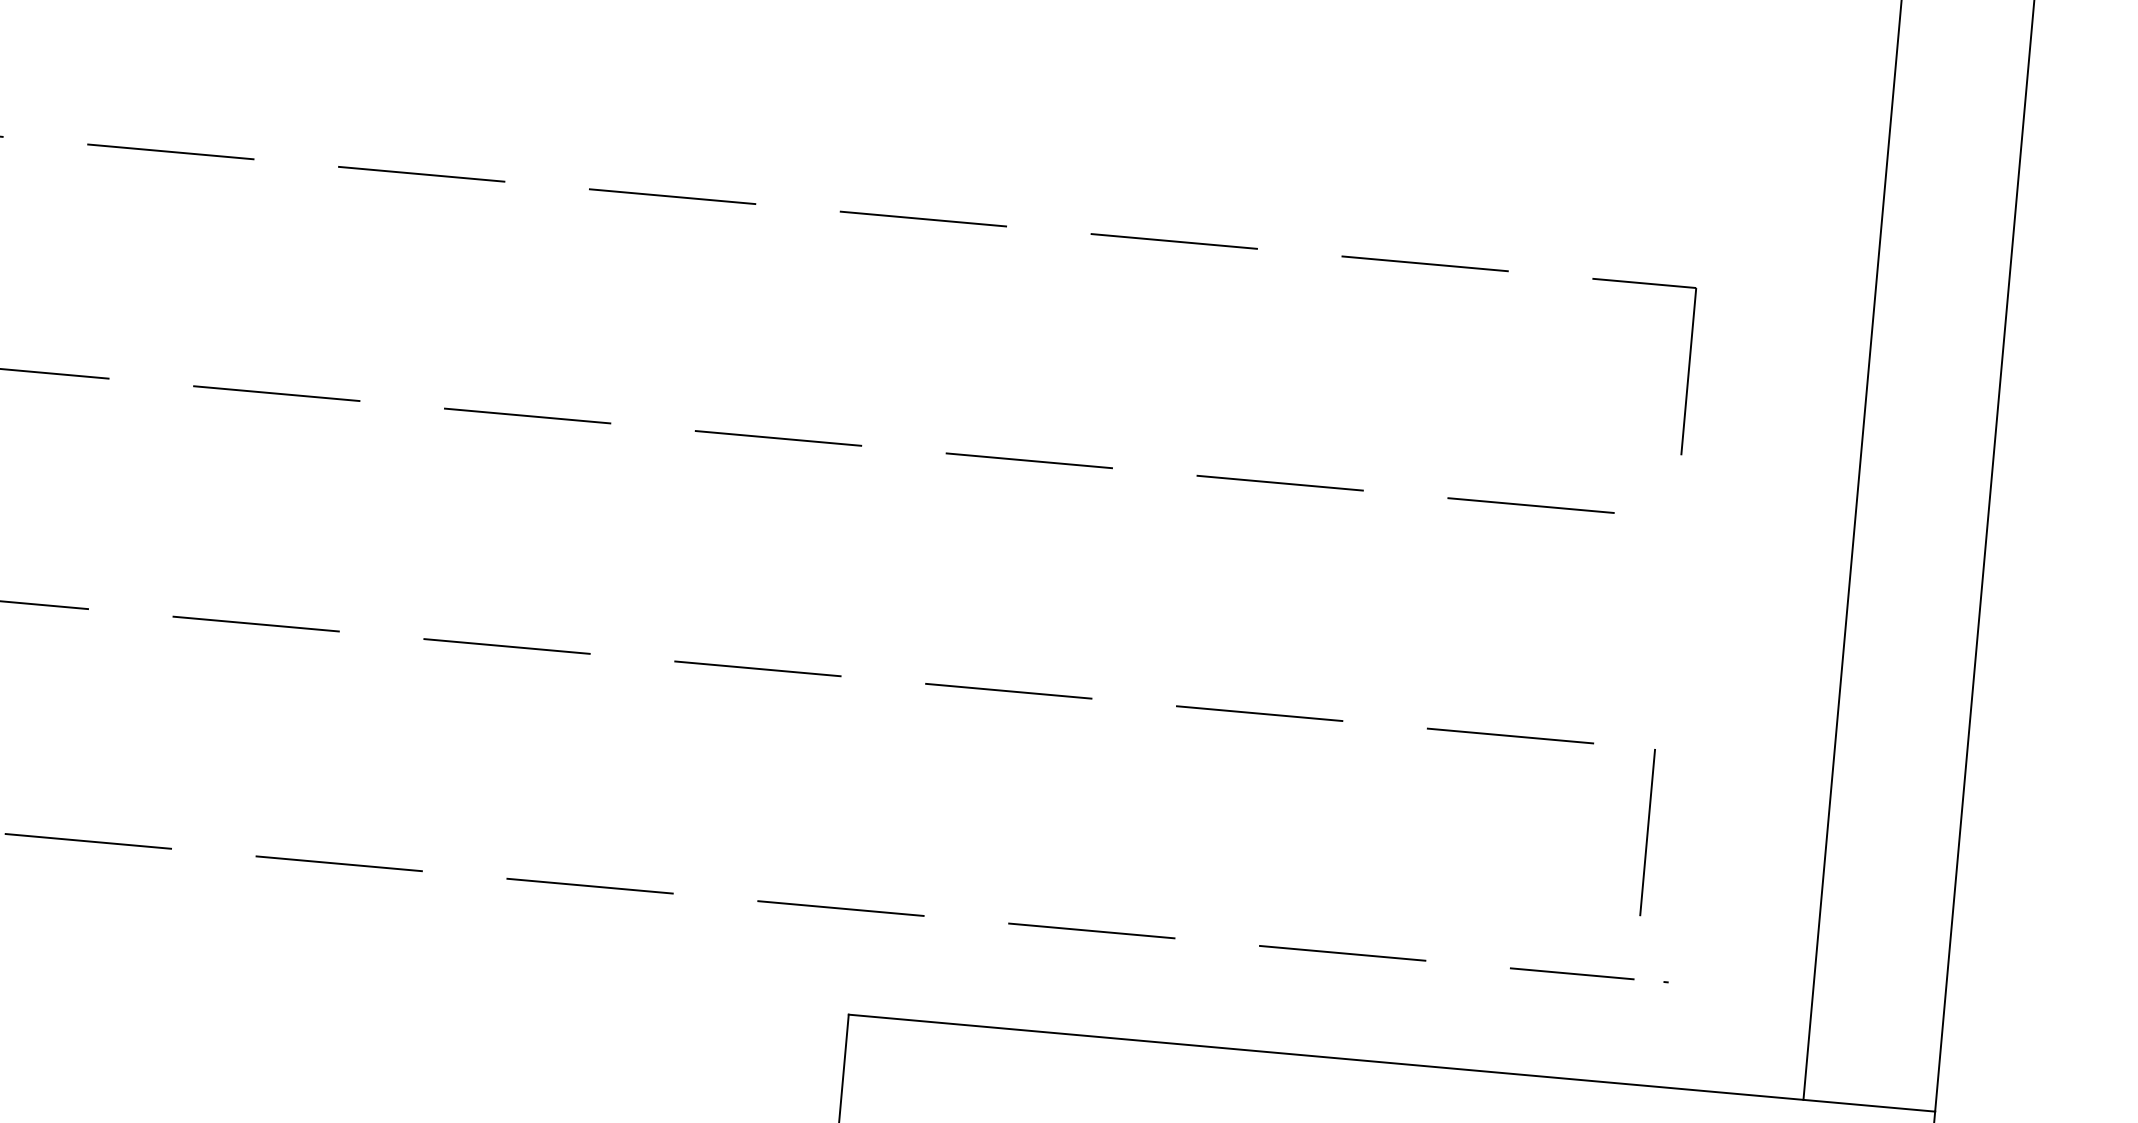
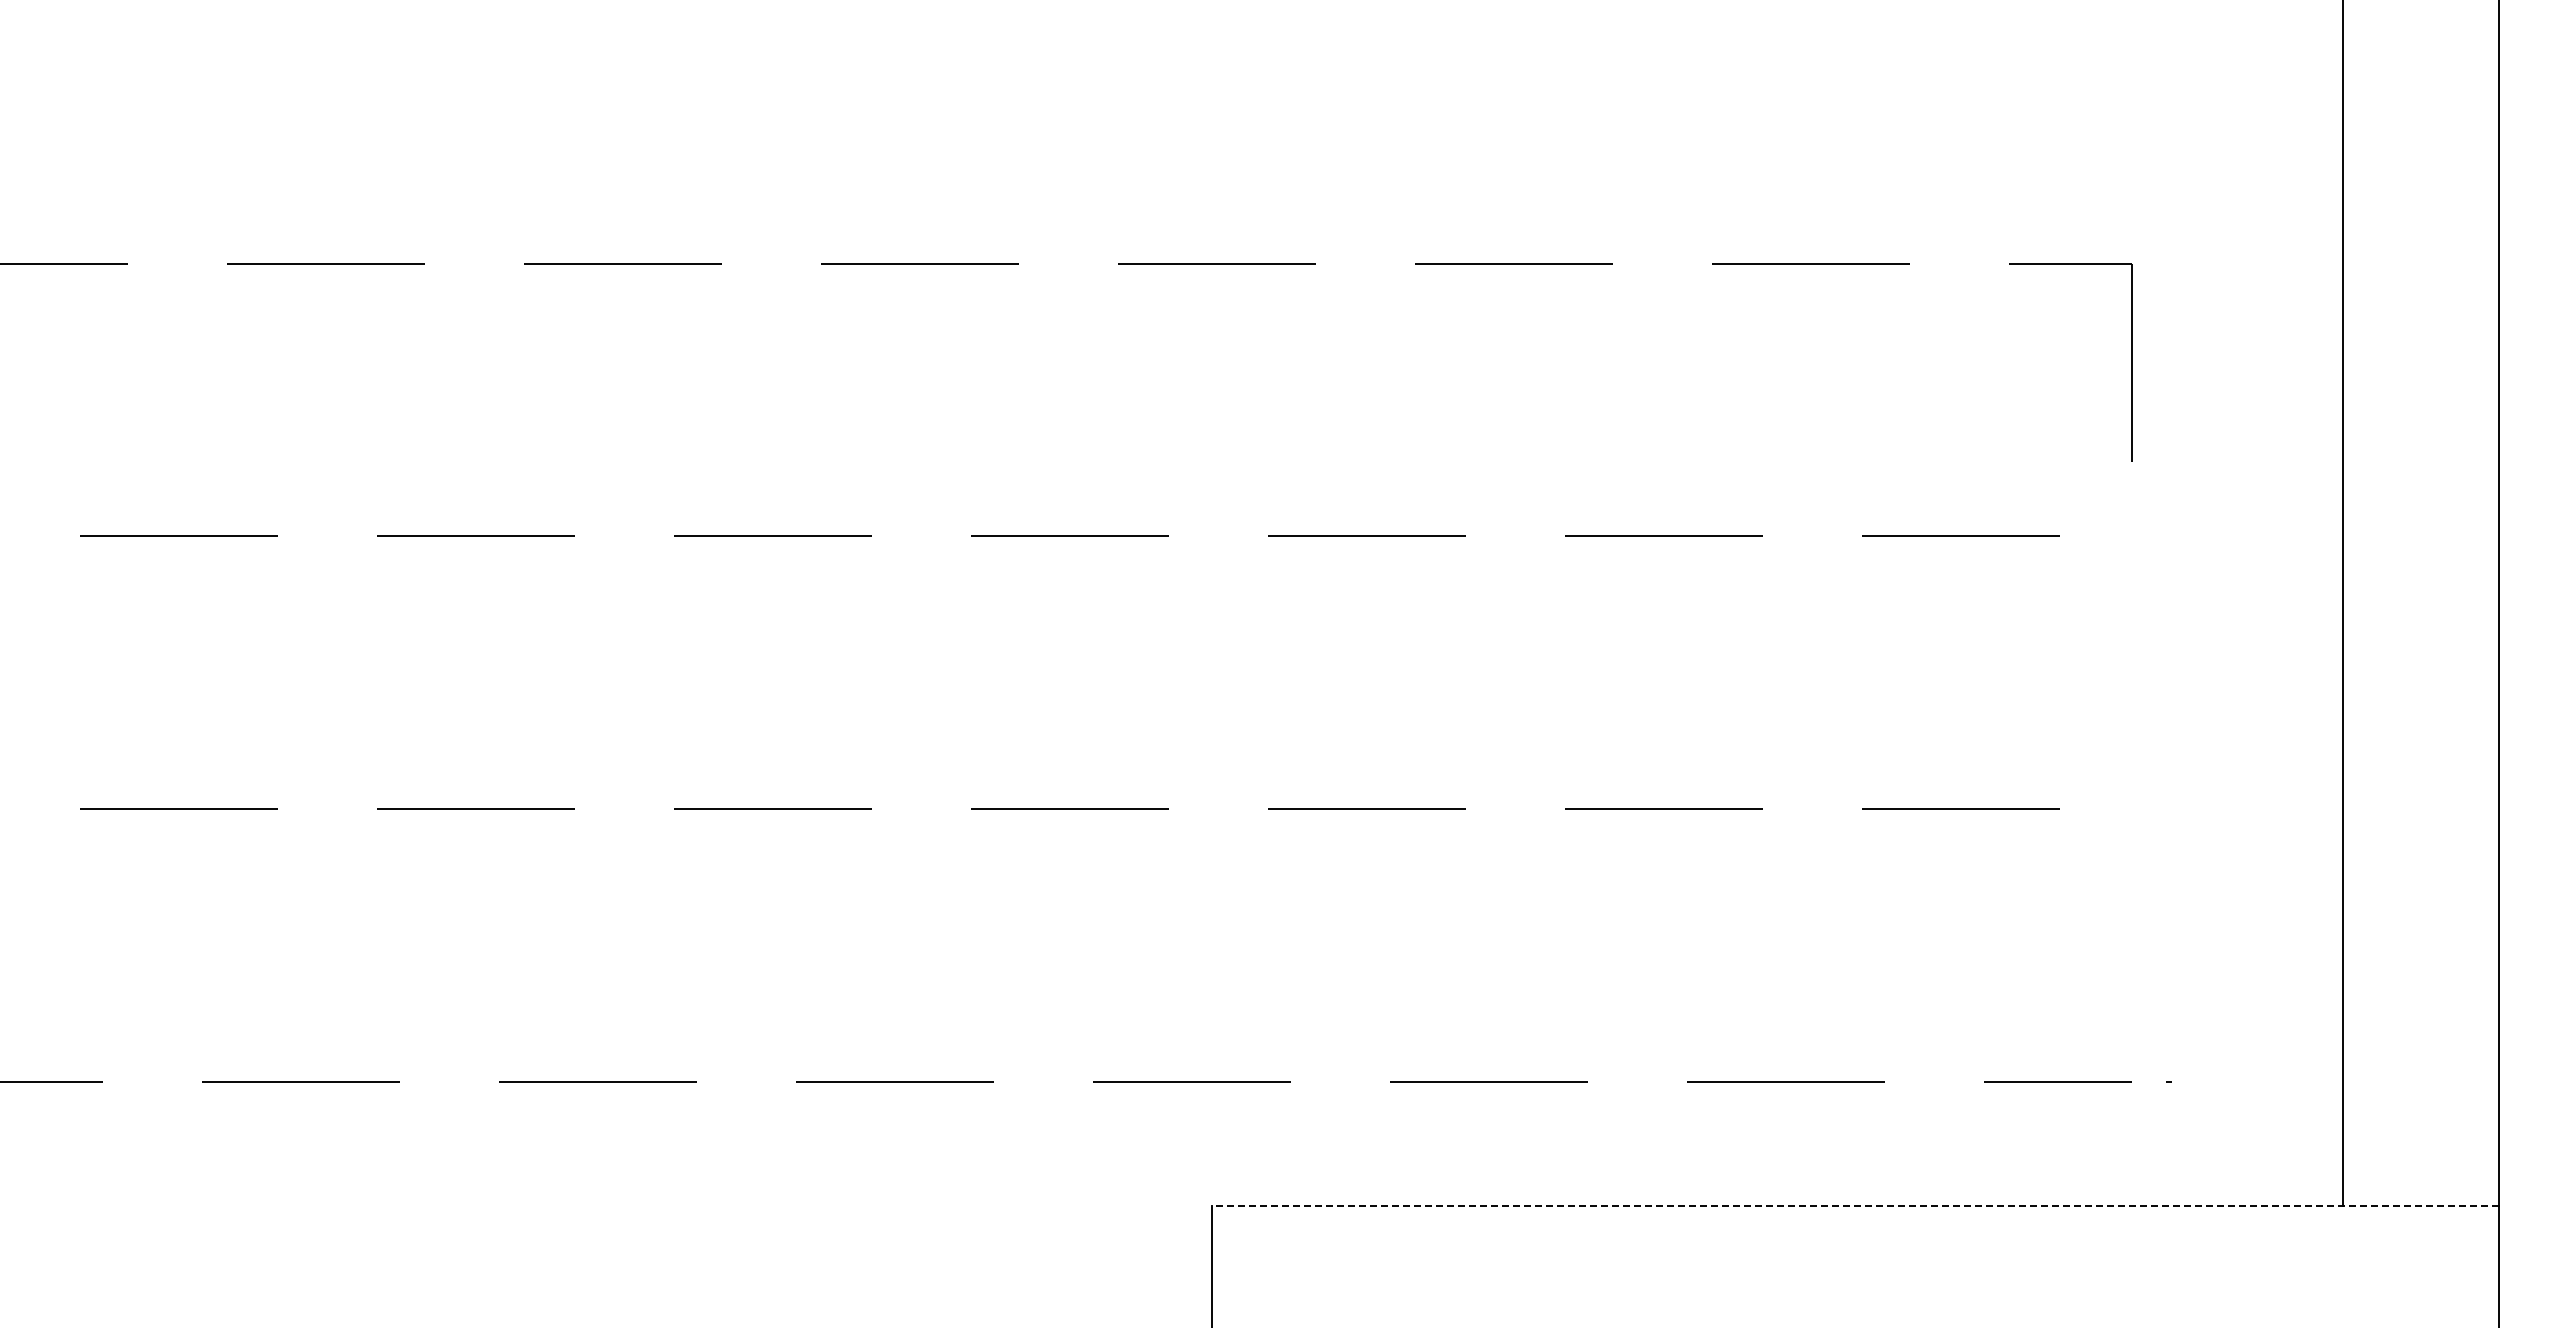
line: (1647, 831) -> (2131, 907), removed
line: (1391, 1062) -> (1855, 1205), solid -> dashed

